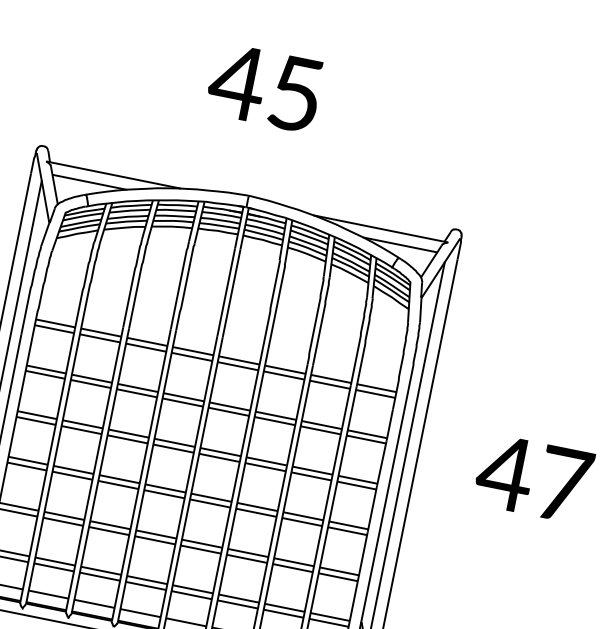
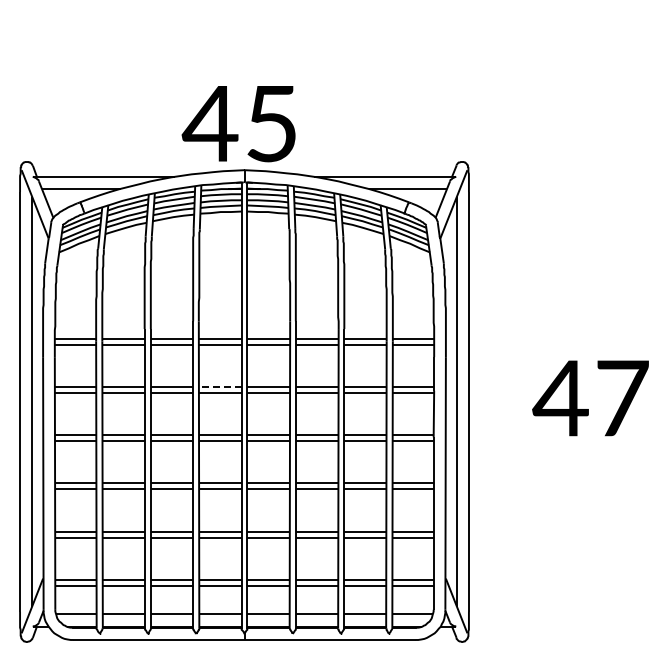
text: (264, 88) -> (238, 124), moved
line: (184, 397) -> (220, 387), solid -> dashed

